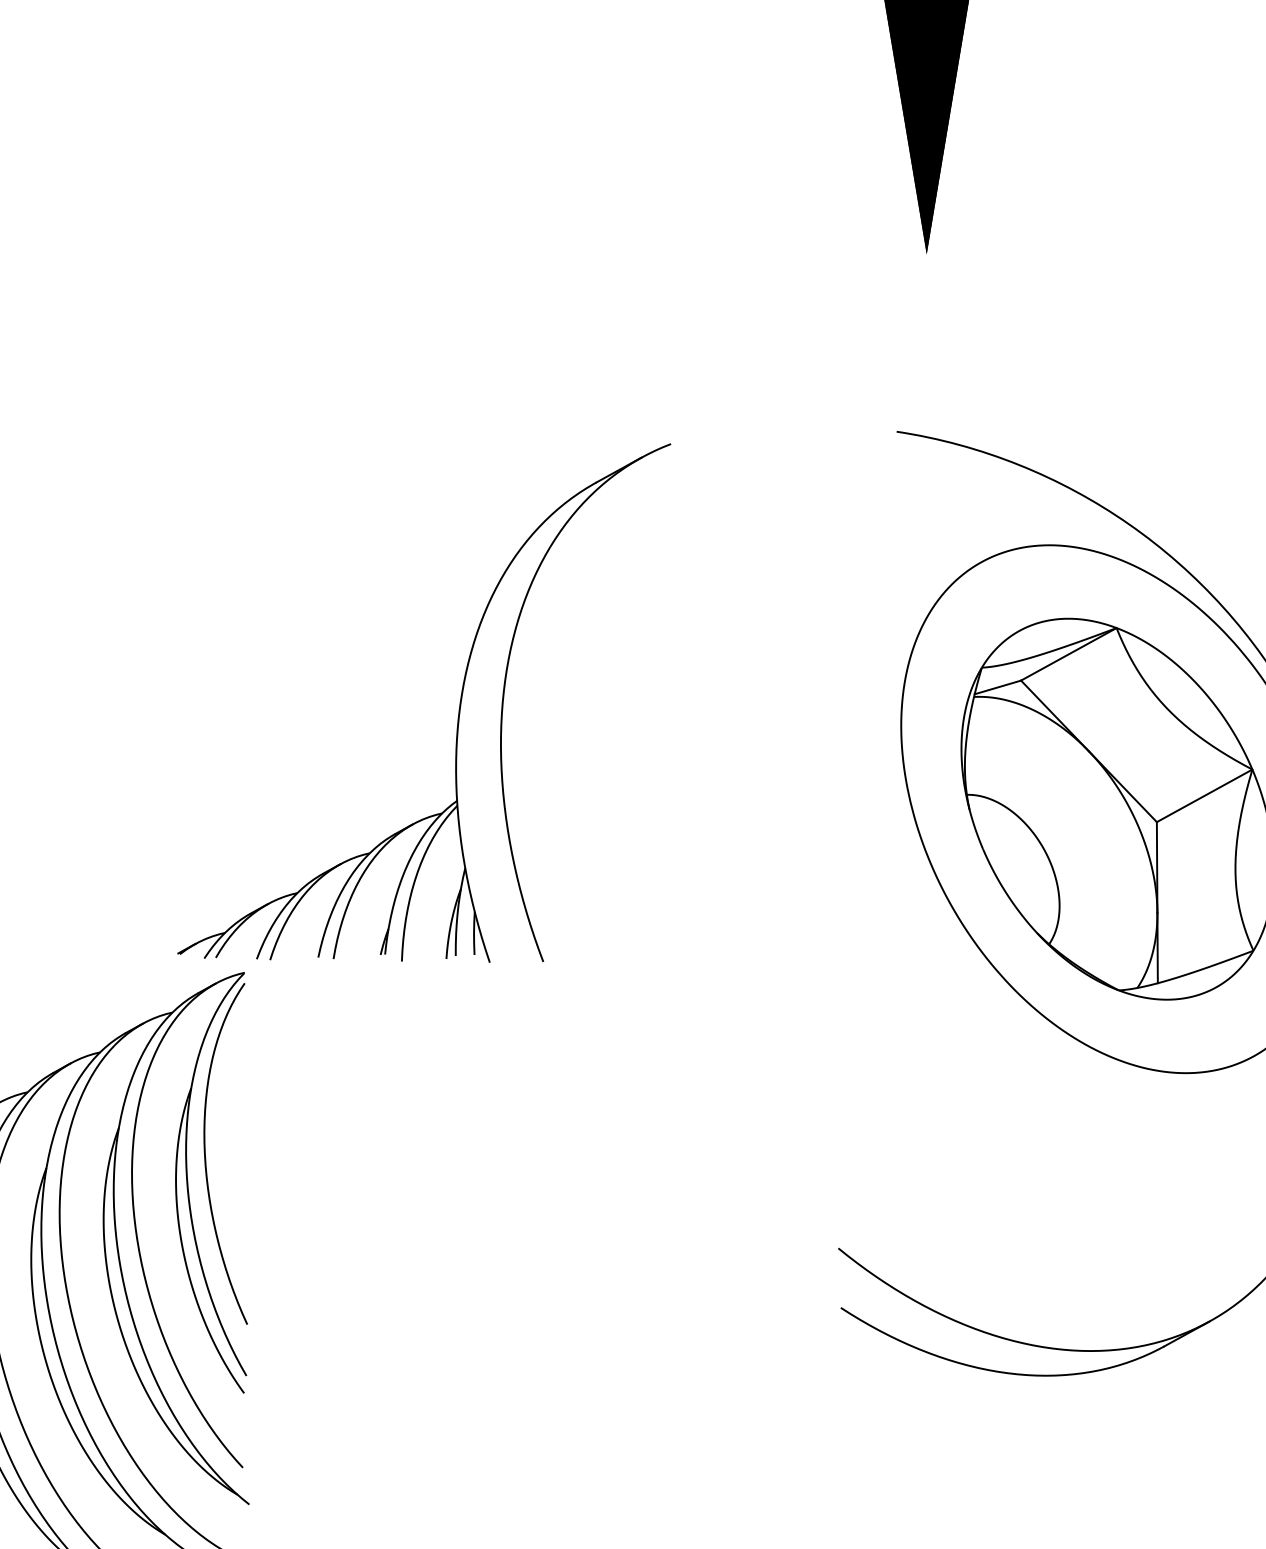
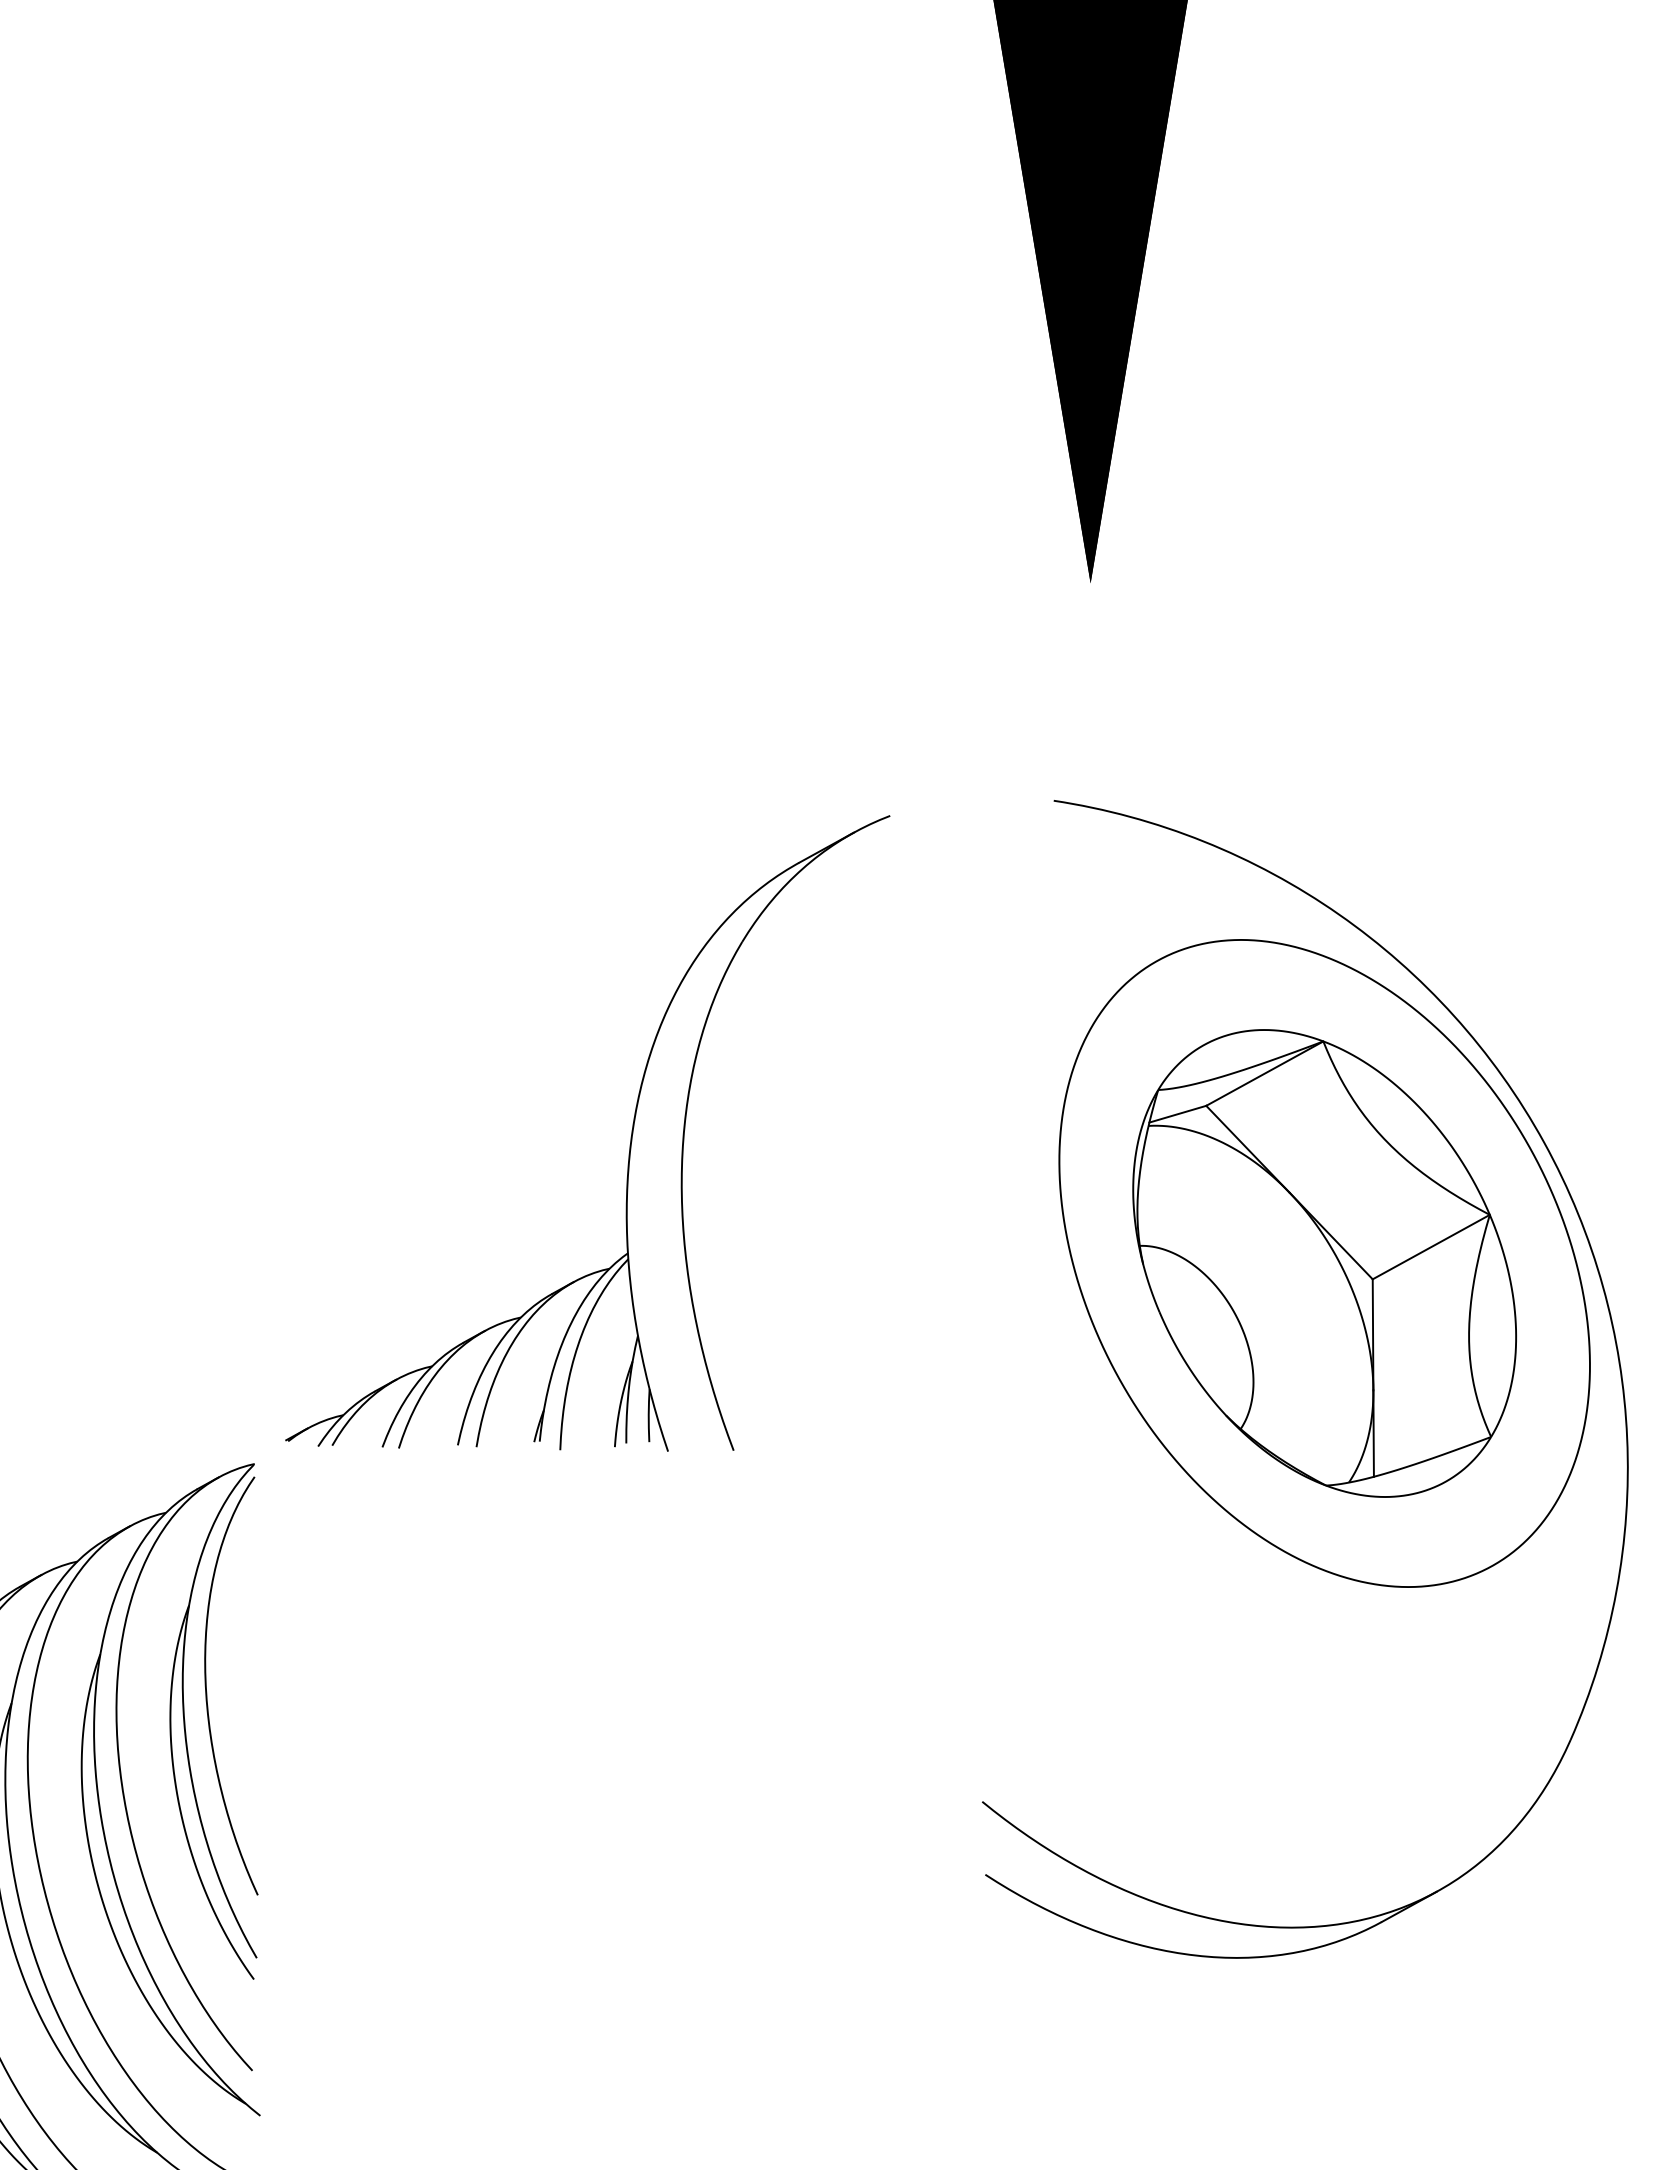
part: (459, 706) -> (630, 1137), moved

